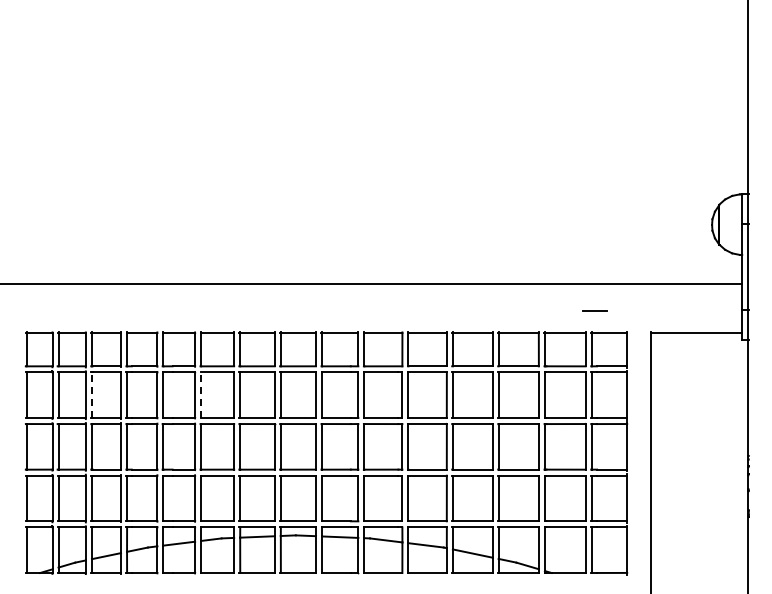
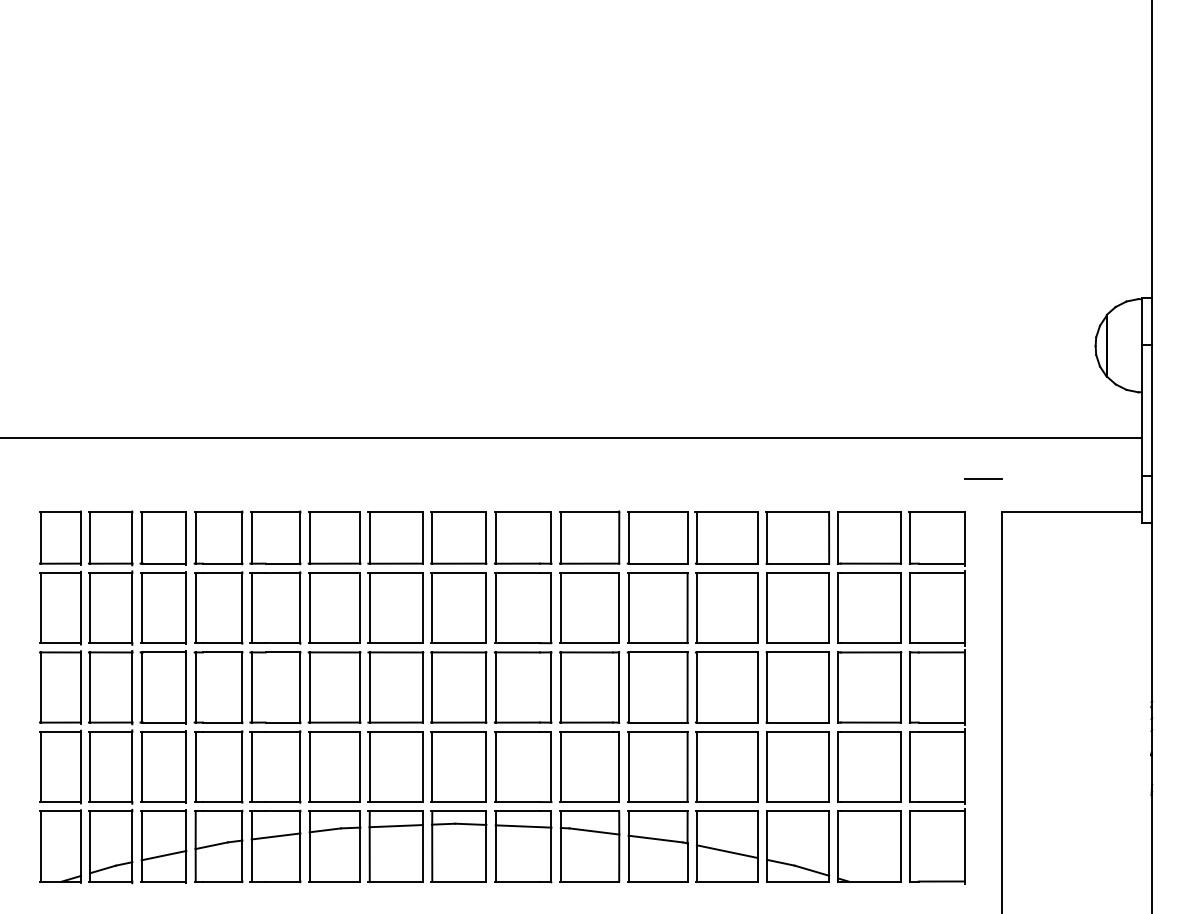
line: (594, 310) -> (982, 477), moved
line: (91, 395) -> (140, 608), dashed -> solid
line: (201, 395) -> (310, 608), dashed -> solid

